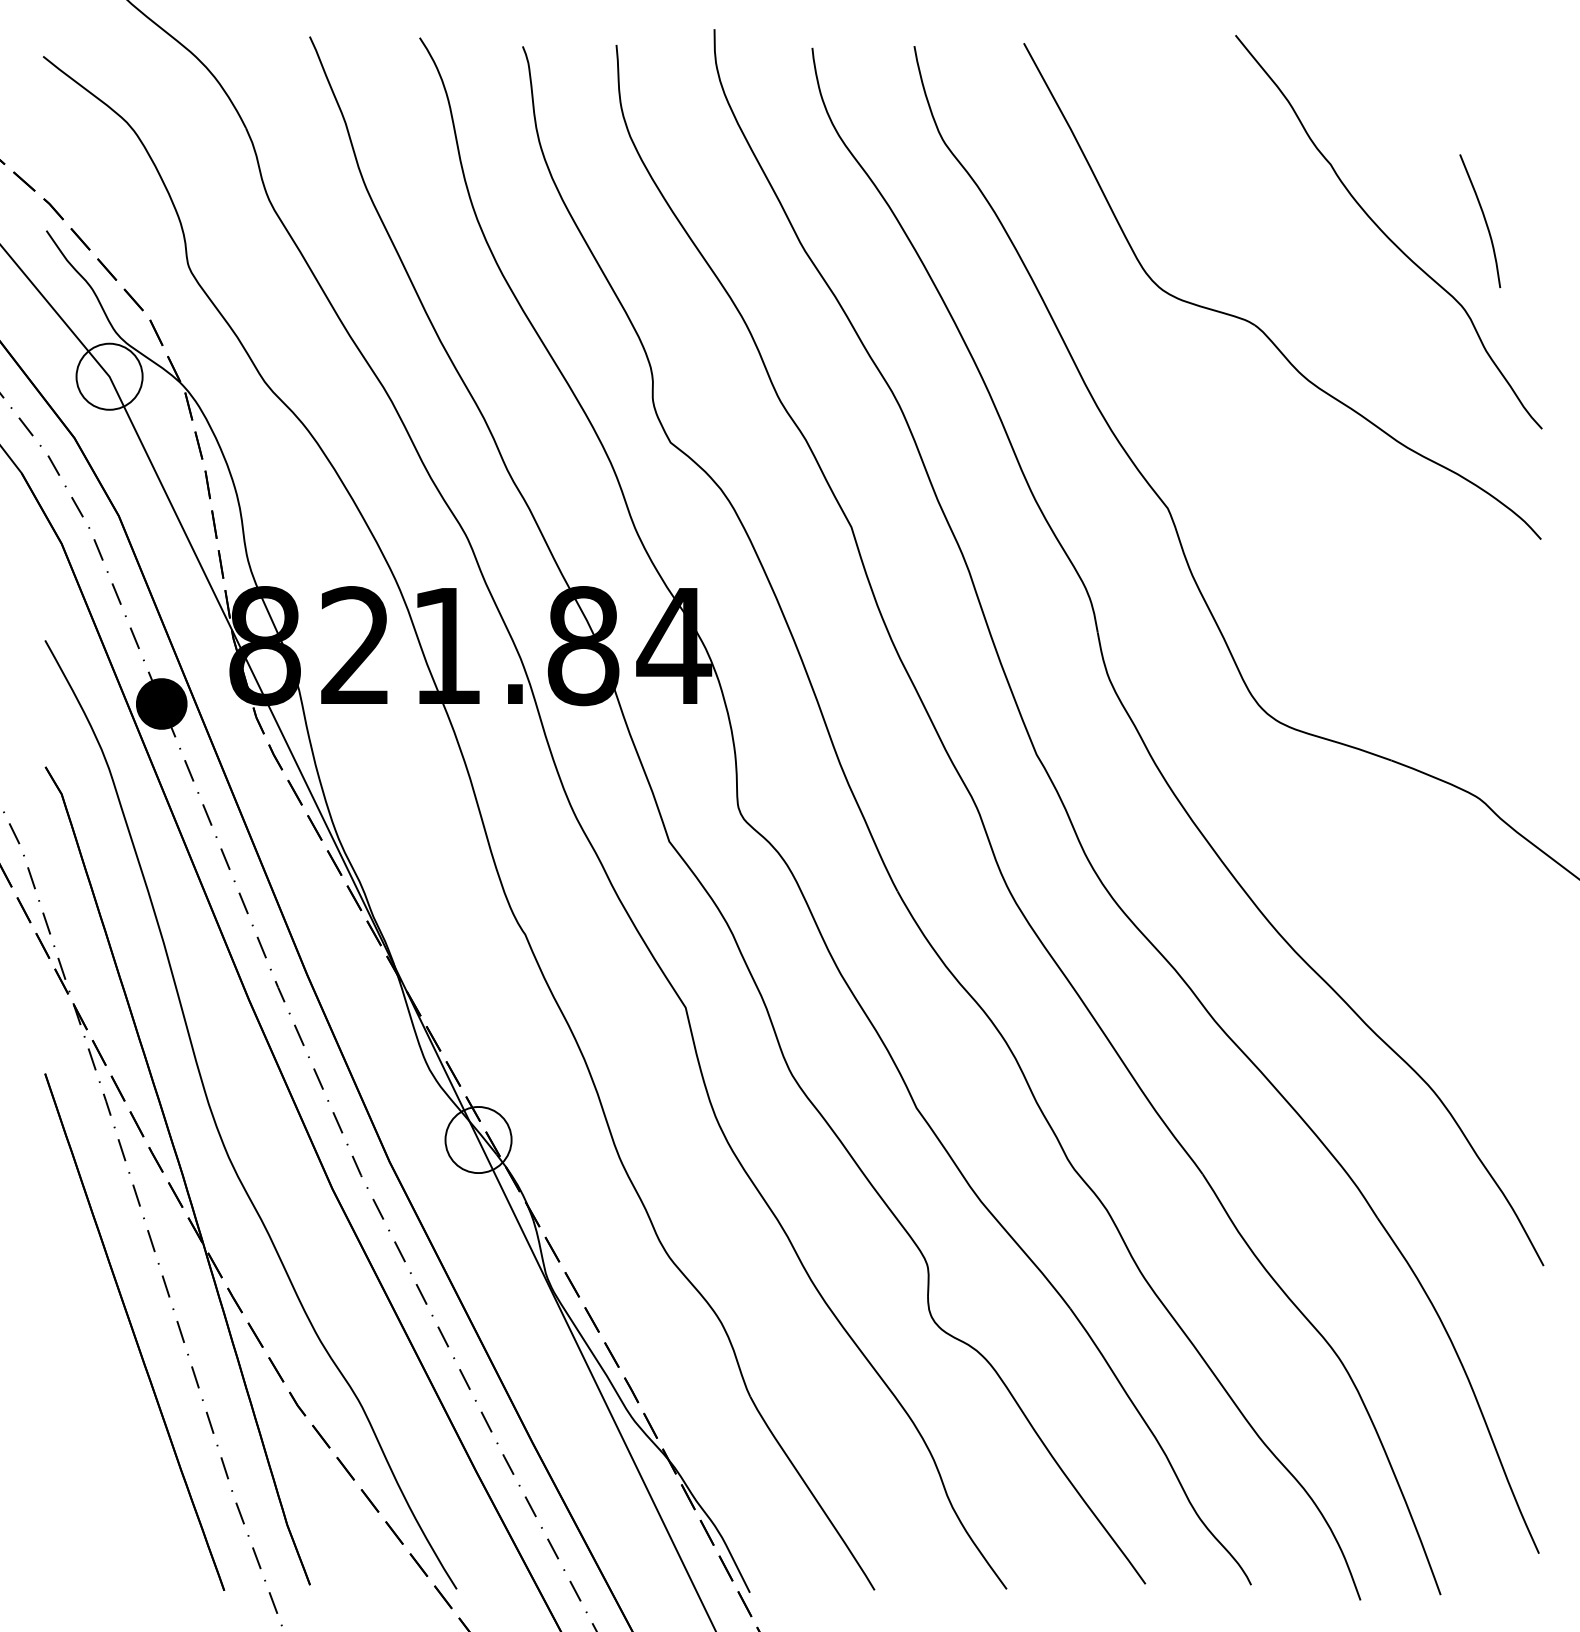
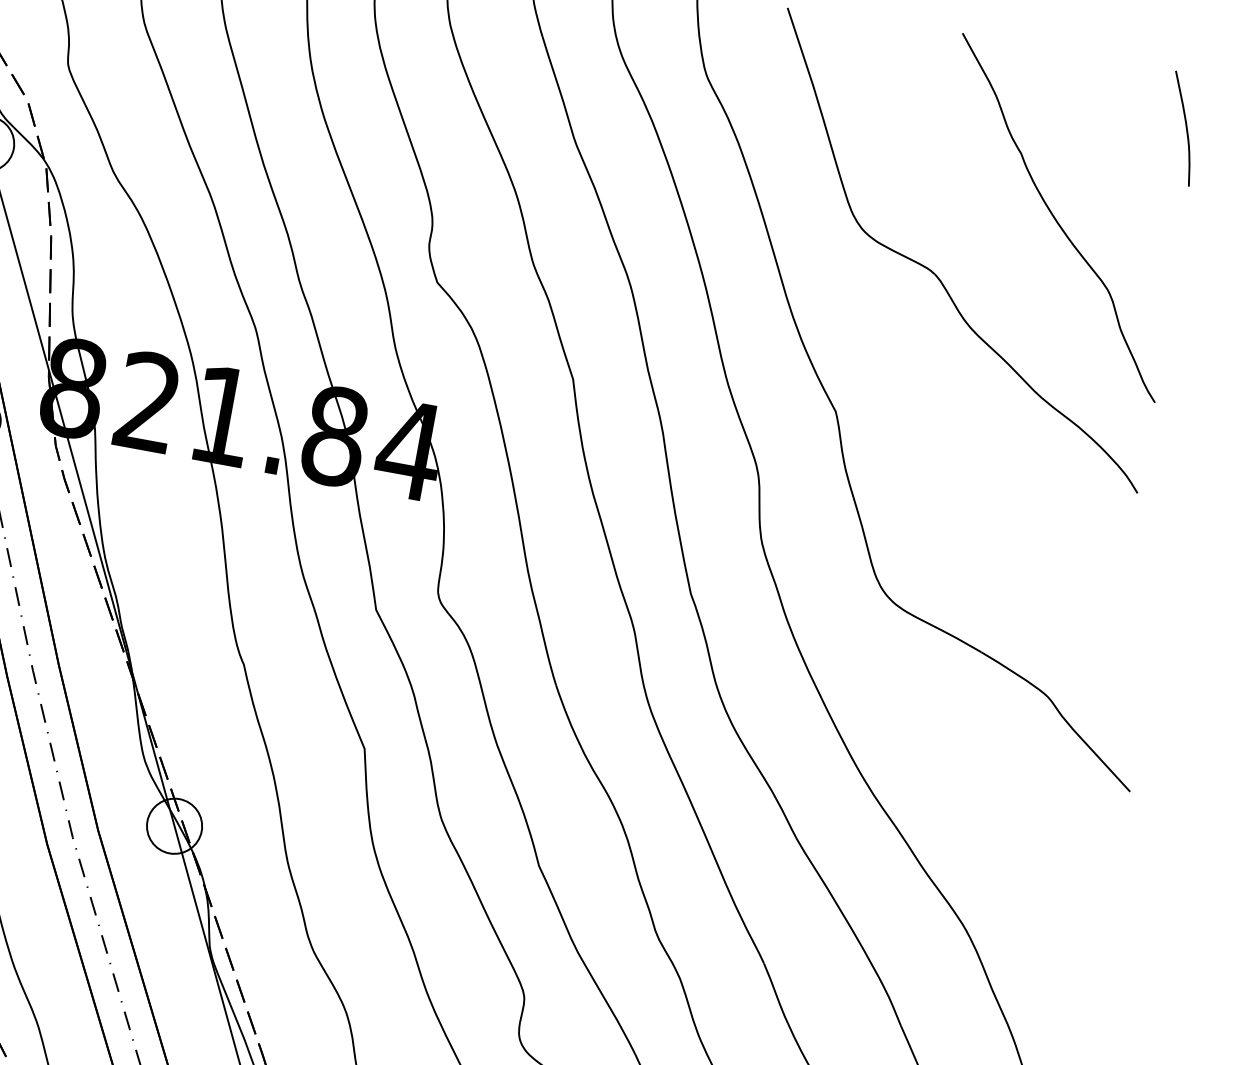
curve: (1484, 221) -> (1185, 129), moved

